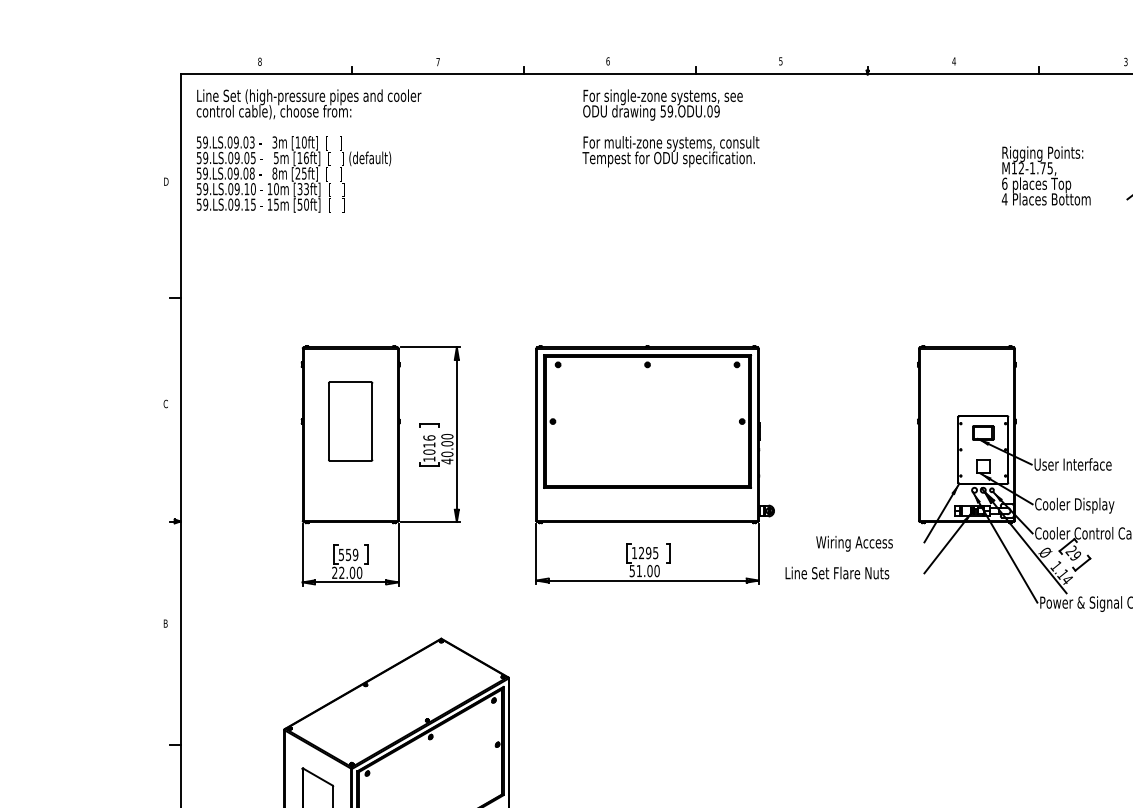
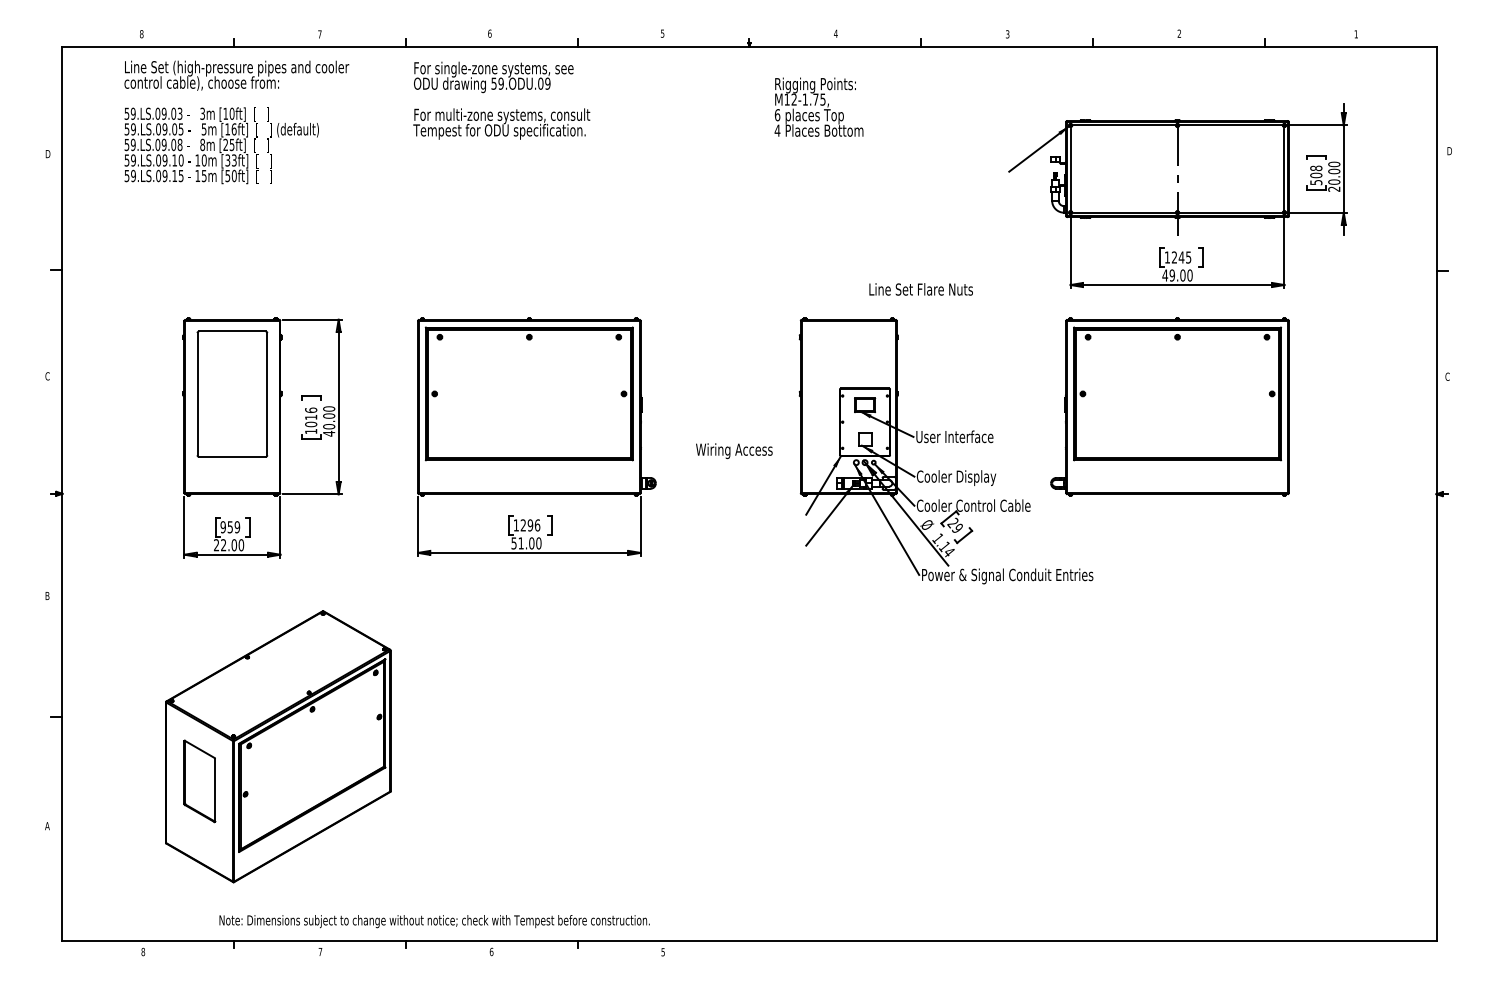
text: (670, 128) -> (501, 100), moved
text: (308, 151) -> (236, 122), moved
text: (1045, 175) -> (818, 106), moved
part: (350, 421) -> (232, 393), size x1.6
text: (854, 544) -> (734, 451), moved
text: (655, 553) -> (537, 525), 1295 -> 1296
text: (340, 554) -> (222, 526), 559 -> 959
text: (836, 573) -> (920, 289), moved

